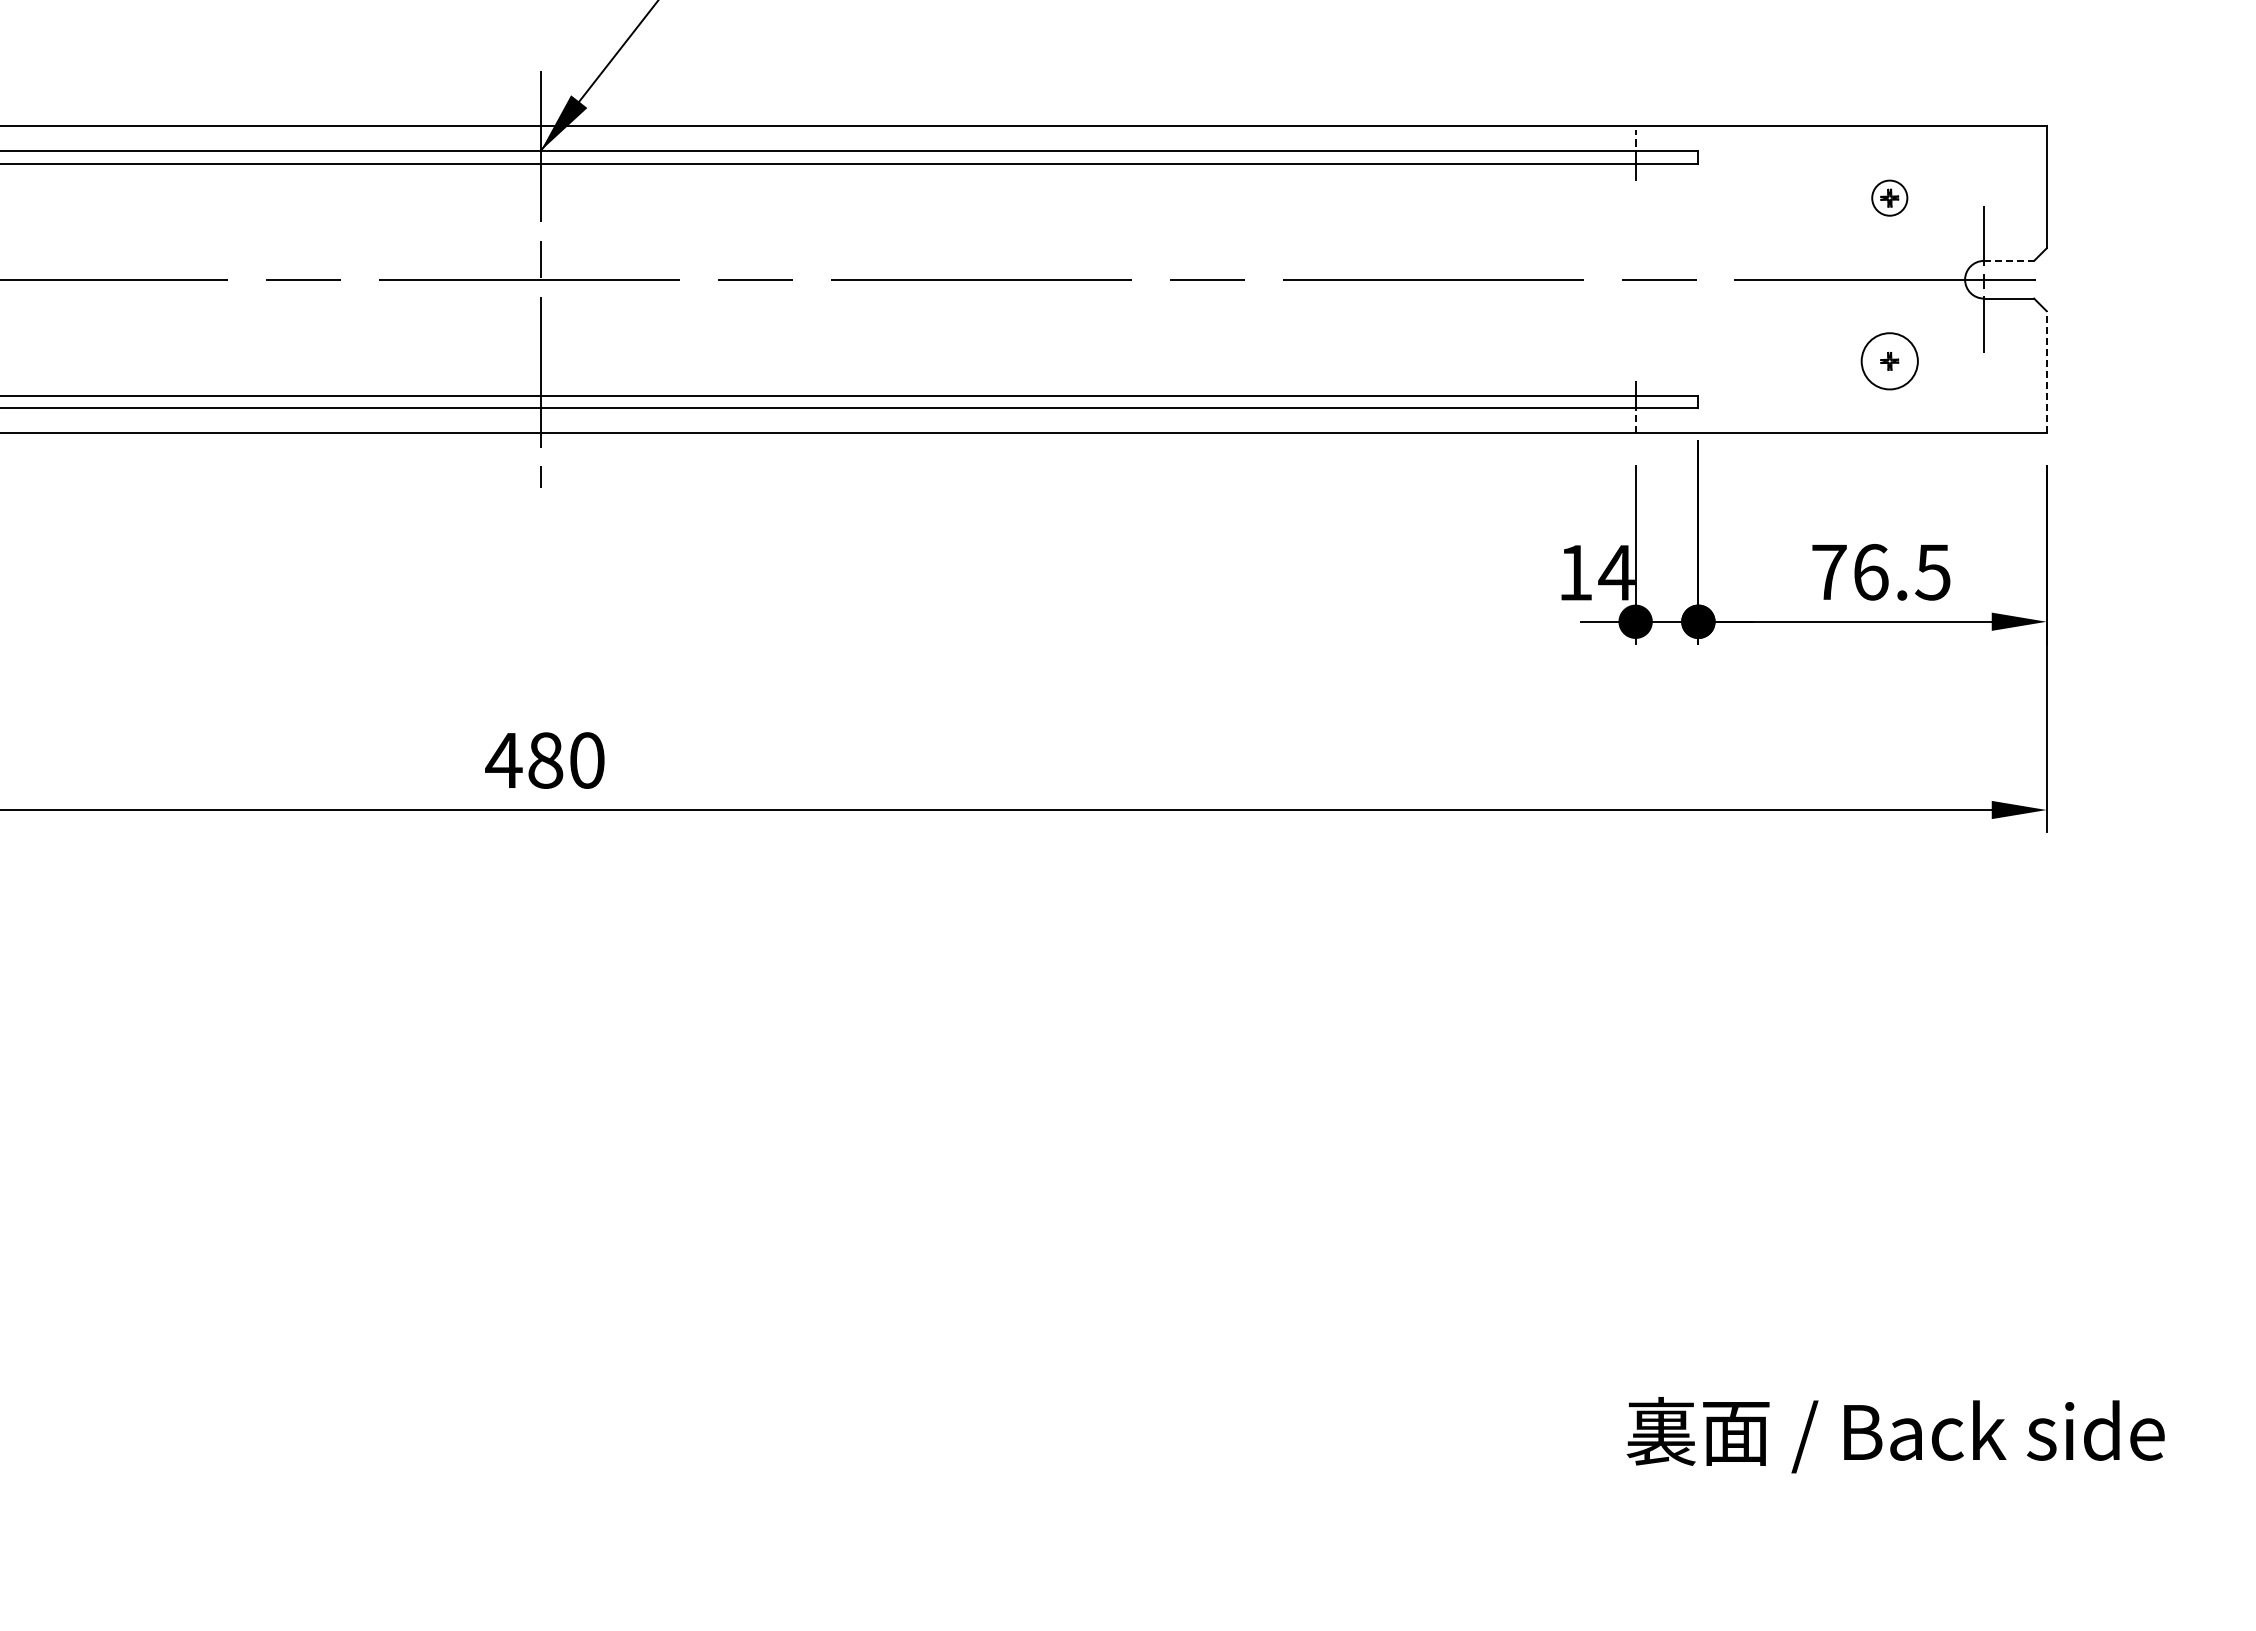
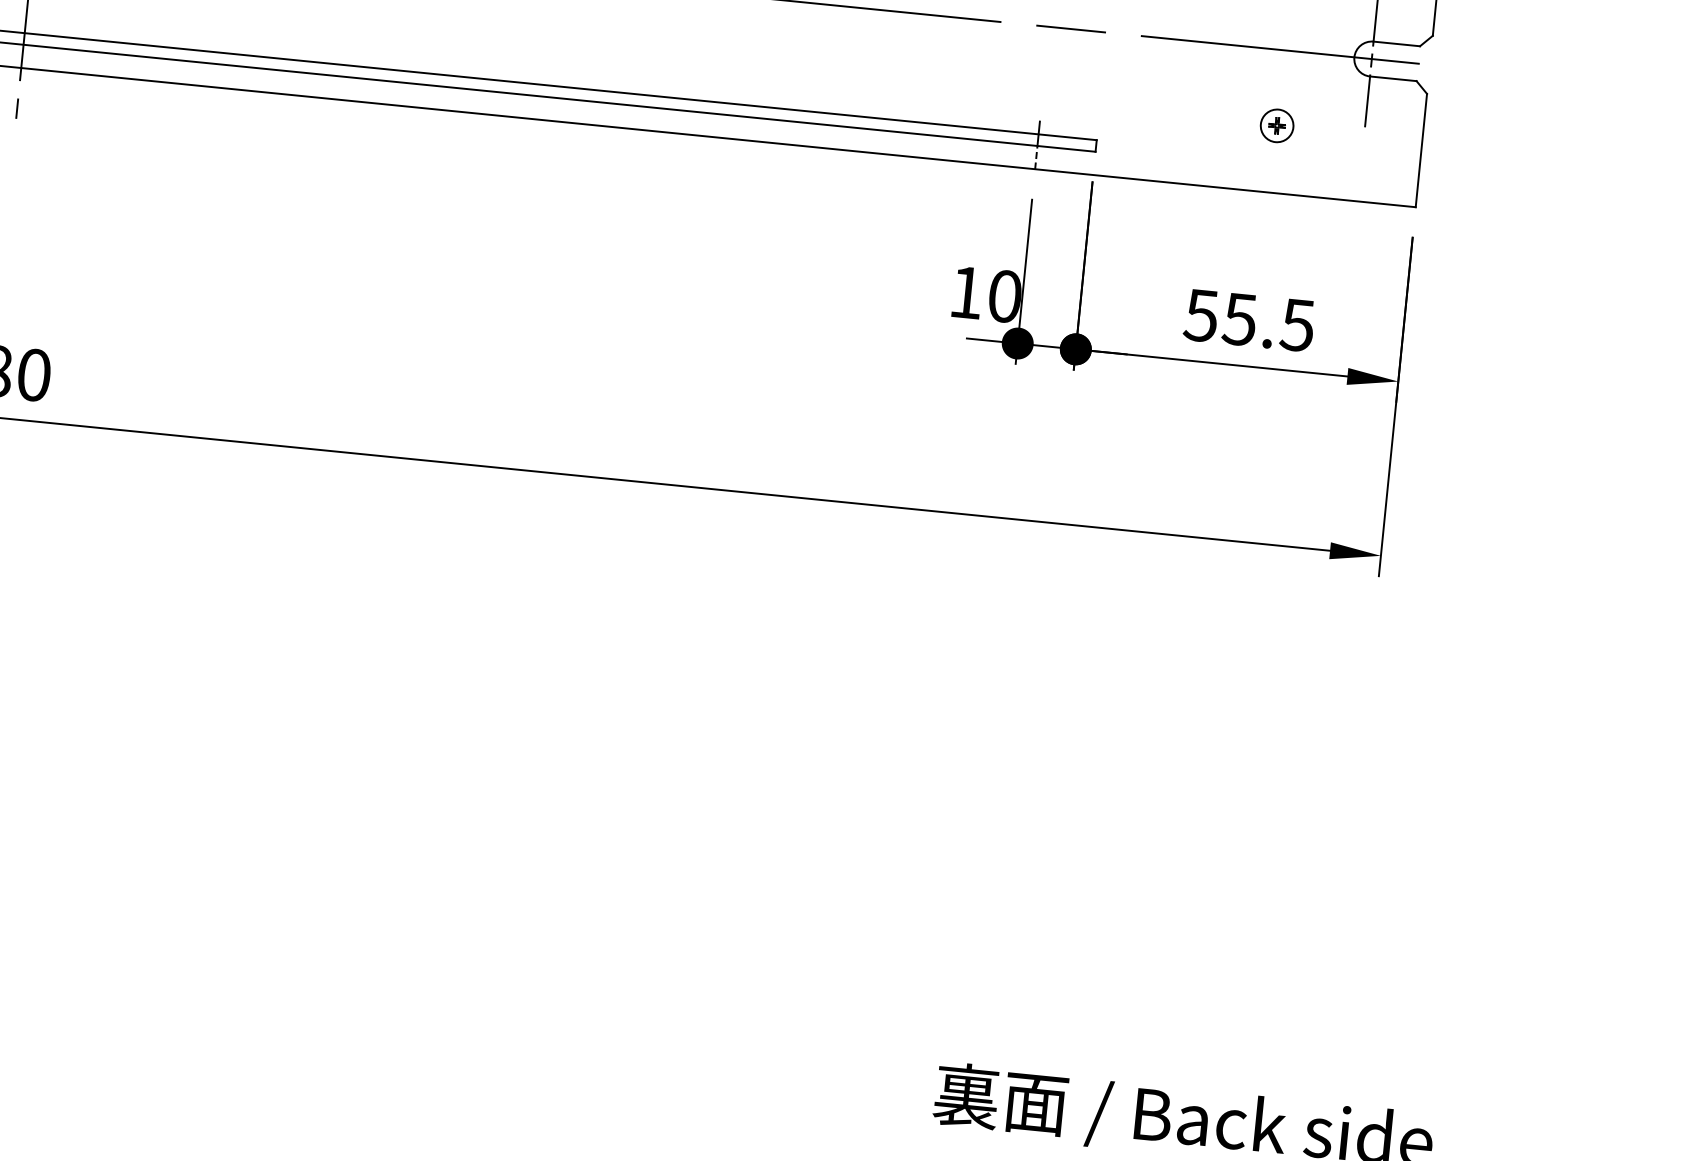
line: (2009, 260) -> (1397, 43), dashed -> solid
circle: (1889, 360) -> (1276, 125), size x0.62
line: (2046, 371) -> (1421, 149), dashed -> solid
text: (1616, 572) -> (1004, 296), 14 -> 10
text: (1849, 572) -> (1220, 317), 76.5 -> 55.5

